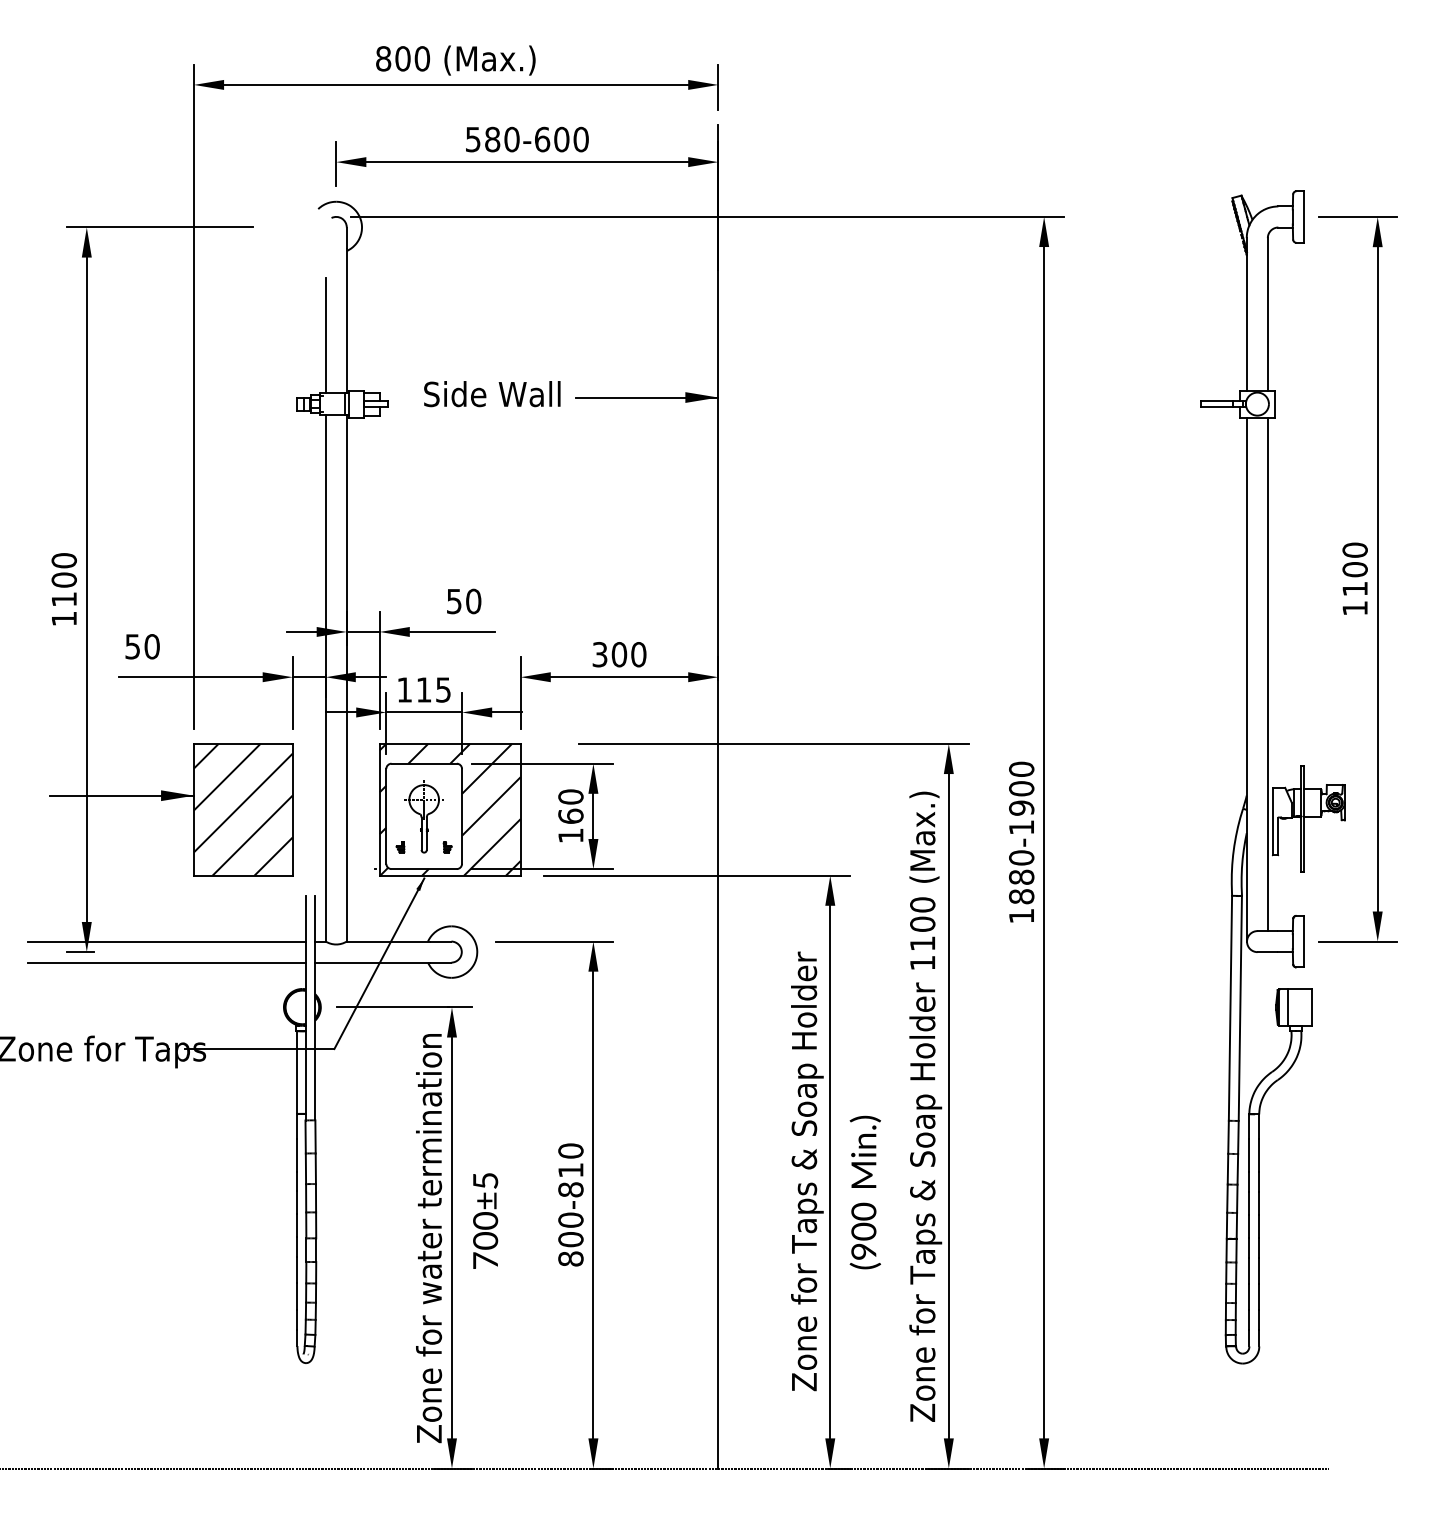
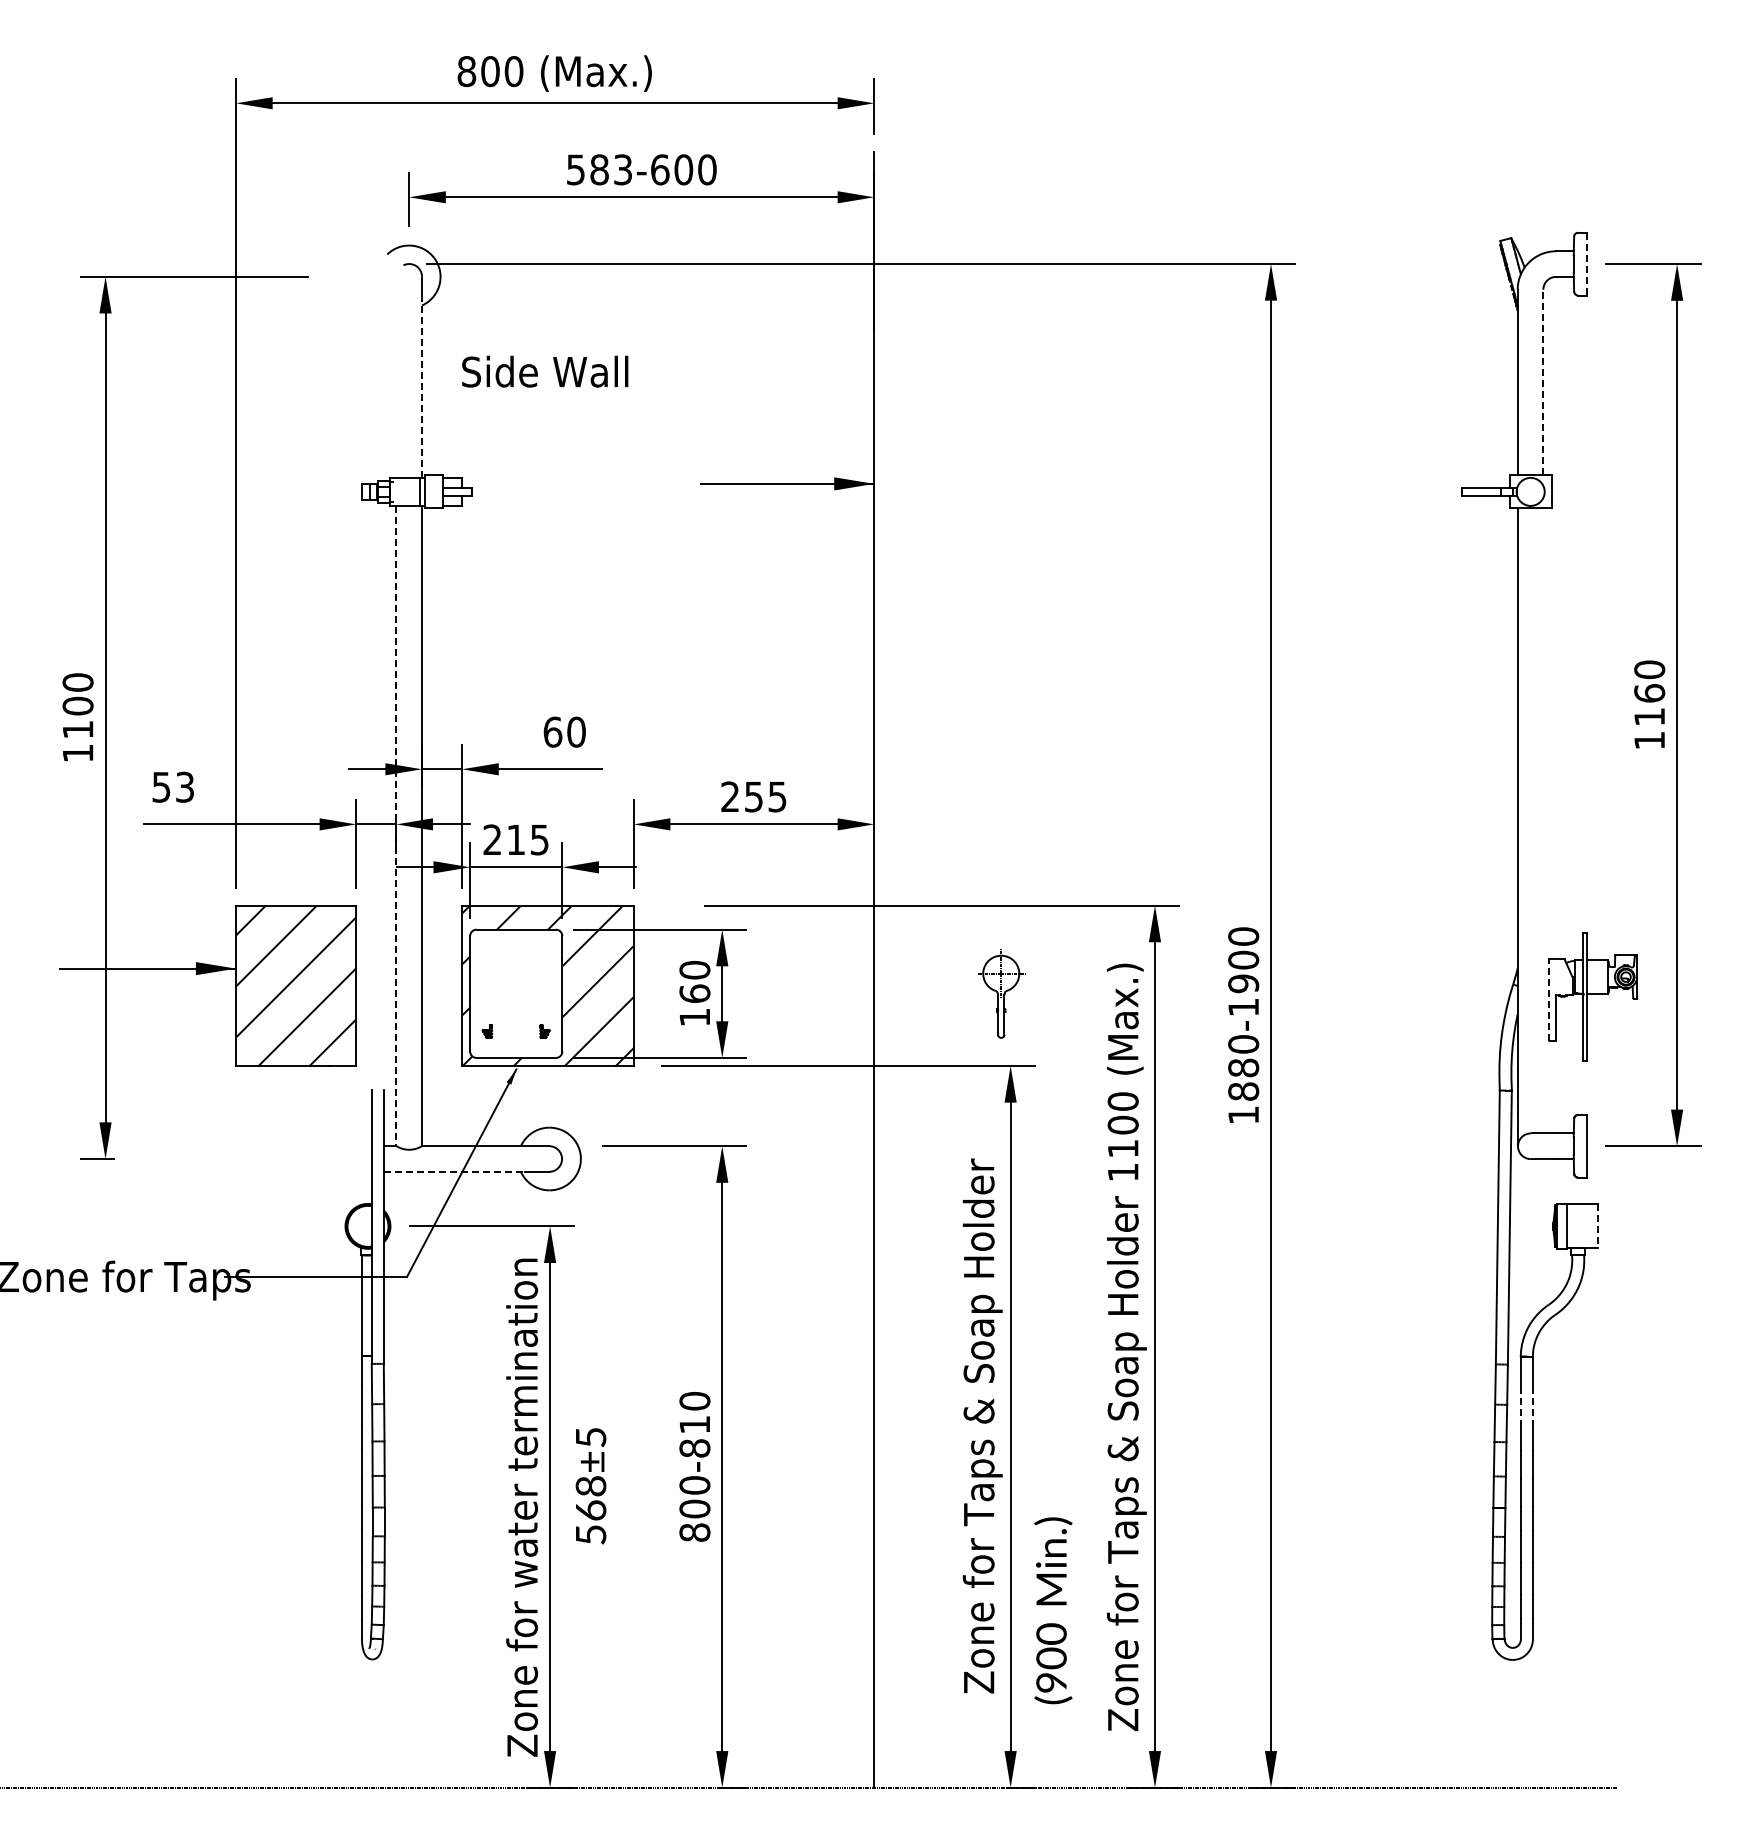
text: (512, 139) -> (623, 169), 580-600 -> 583-600
line: (1304, 217) -> (1587, 264), solid -> dashed
line: (1267, 314) -> (1543, 382), solid -> dashed
line: (347, 320) -> (422, 390), solid -> dashed
line: (325, 335) -> (396, 408), removed
text: (492, 393) -> (545, 371), moved
text: (1355, 569) -> (1649, 693), 1100 -> 1160
text: (453, 600) -> (552, 731), 50 -> 60
text: (151, 646) -> (184, 786), 50 -> 53
text: (619, 654) -> (753, 796), 300 -> 255
line: (1267, 674) -> (1543, 820), removed
line: (325, 678) -> (396, 826), solid -> dashed
text: (403, 689) -> (491, 839), 115 -> 215
part: (424, 816) -> (1001, 993), moved
line: (1272, 821) -> (1549, 999), solid -> dashed
line: (166, 941) -> (202, 1146), removed
line: (166, 962) -> (202, 1171), removed
line: (373, 962) -> (454, 1171), solid -> dashed
line: (1312, 1007) -> (1597, 1226), solid -> dashed
line: (1258, 1155) -> (1532, 1406), solid -> dashed
line: (1249, 1156) -> (1520, 1407), solid -> dashed
text: (865, 1192) -> (1053, 1610), moved
text: (485, 1239) -> (590, 1509), 700±5 -> 568±5

